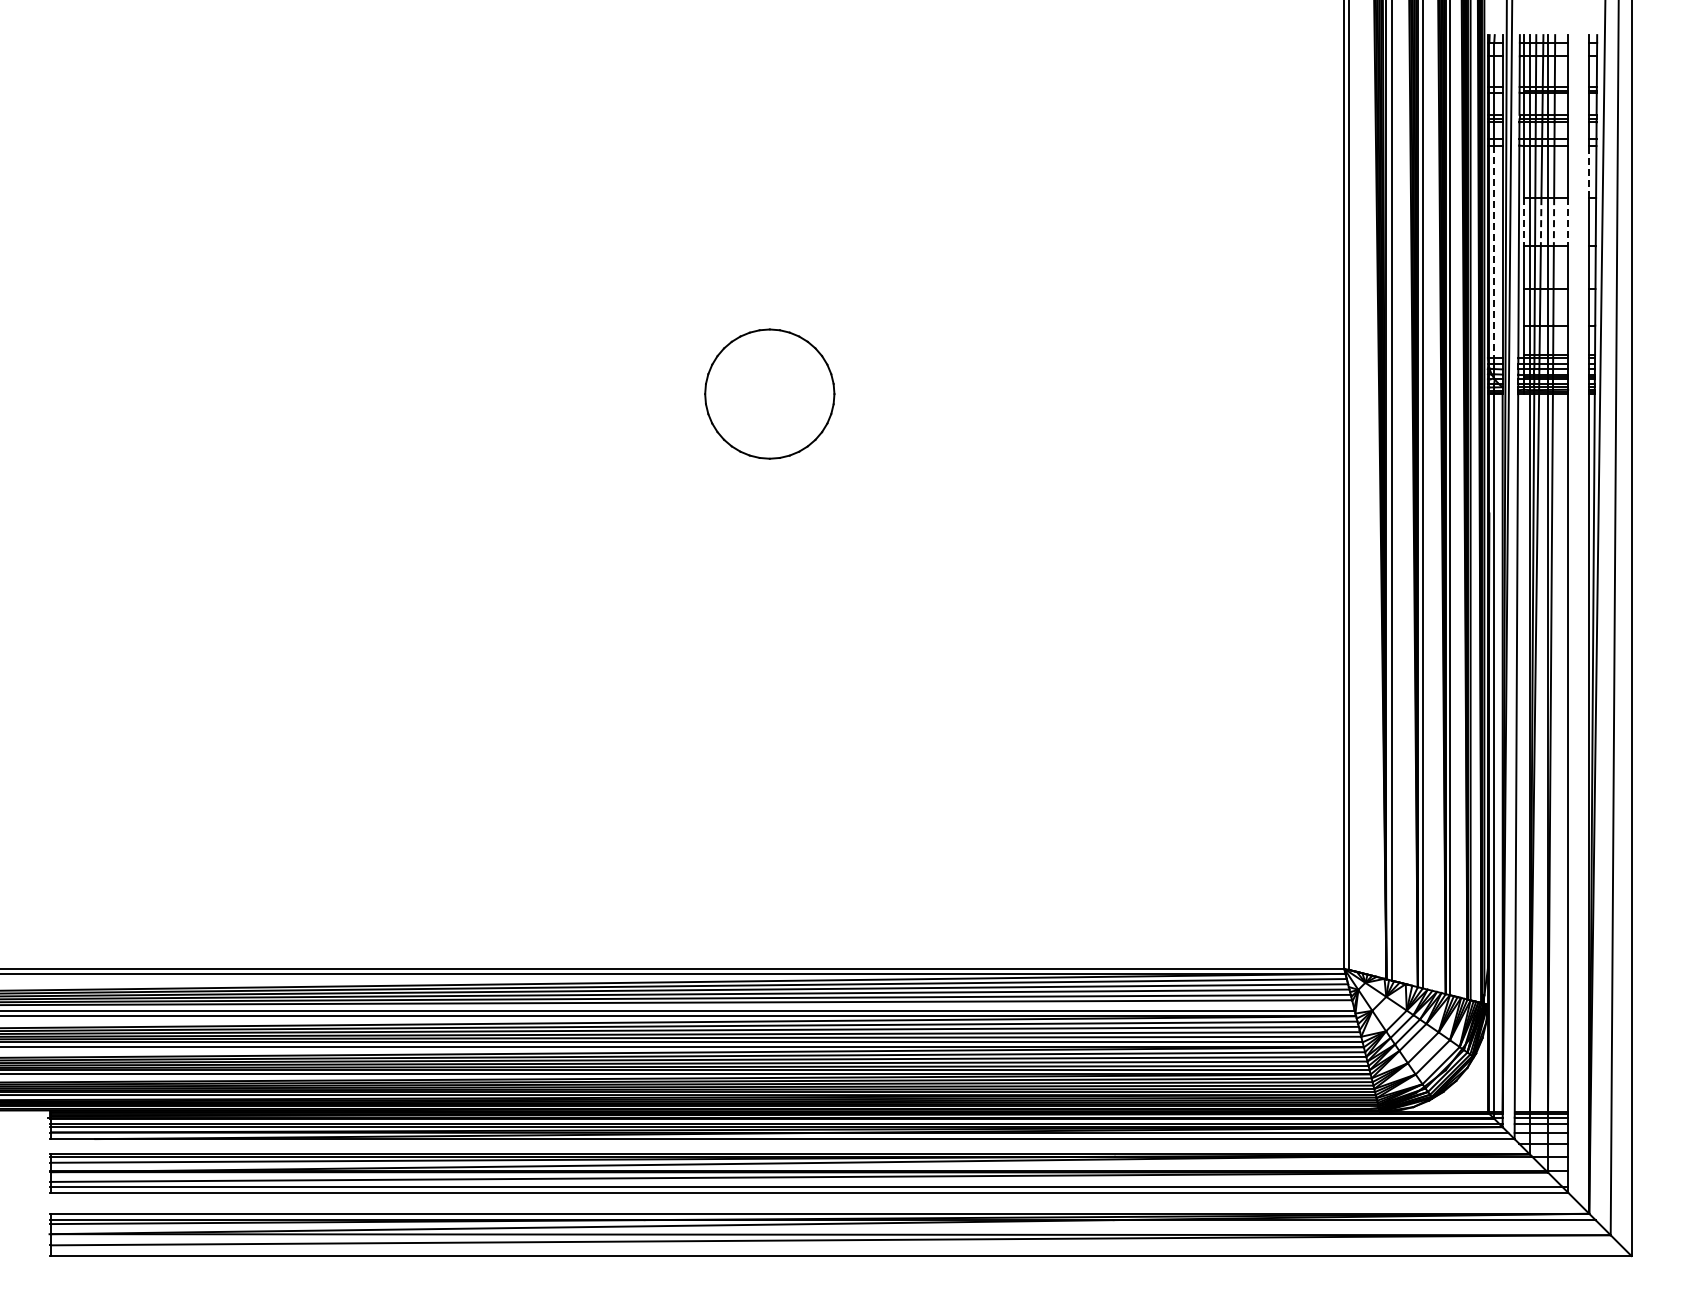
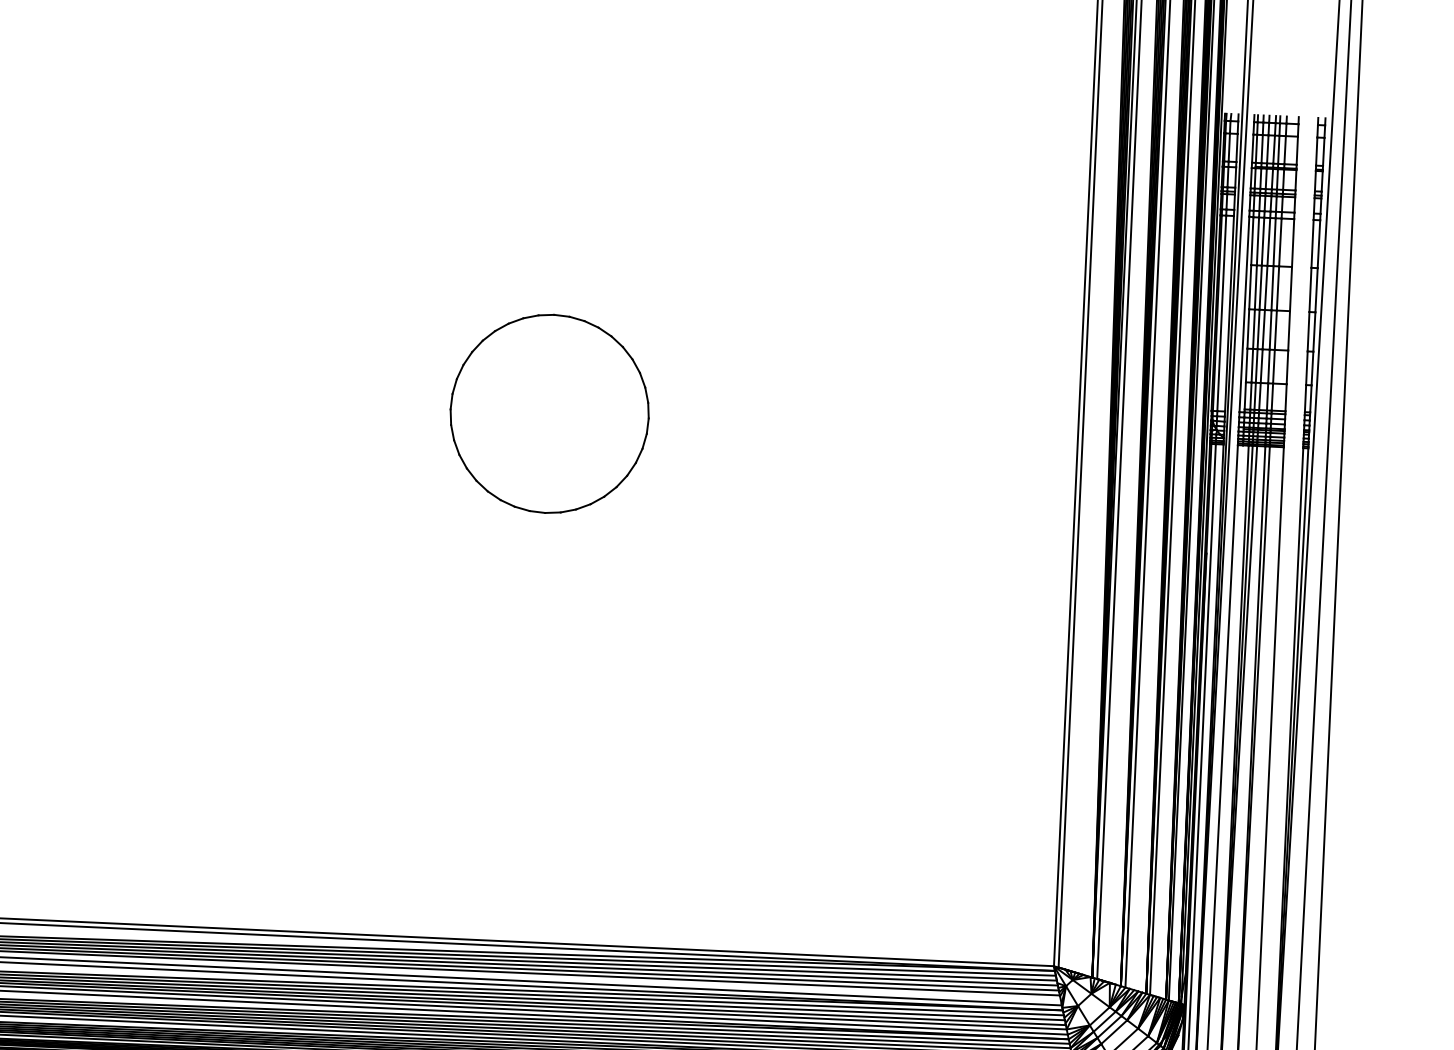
line: (1589, 171) -> (1312, 243), dashed -> solid
line: (1523, 222) -> (1249, 287), dashed -> solid
line: (1541, 222) -> (1266, 288), dashed -> solid
line: (1554, 222) -> (1278, 288), dashed -> solid
line: (1568, 222) -> (1291, 289), dashed -> solid
line: (1494, 252) -> (1222, 313), dashed -> solid
part: (769, 393) -> (549, 413), size x1.67

